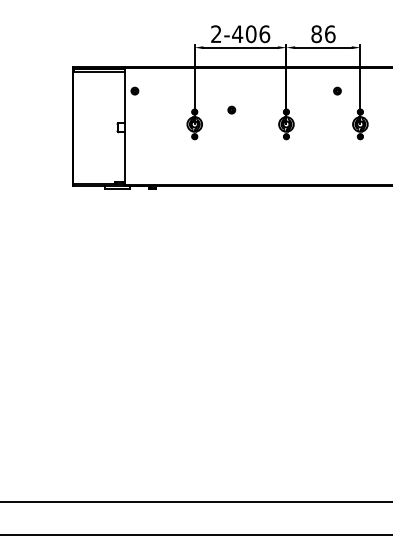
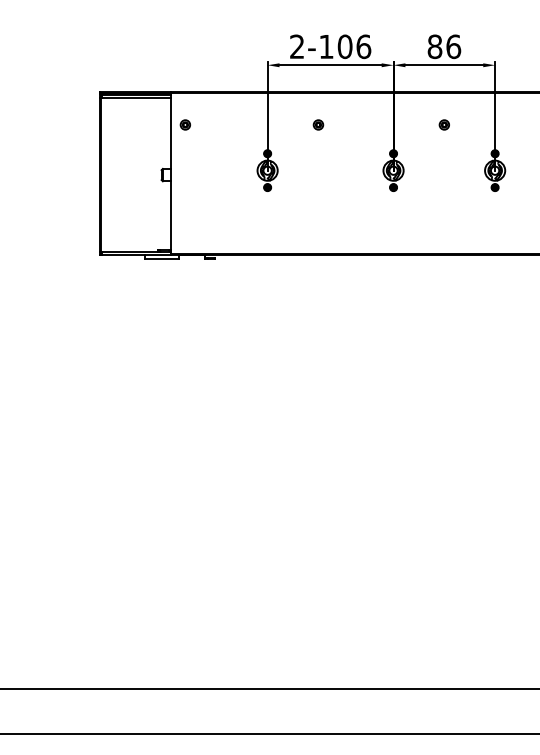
text: (237, 33) -> (326, 45), 2-406 -> 2-106
part: (337, 90) -> (444, 124), moved
part: (231, 109) -> (318, 124), moved

